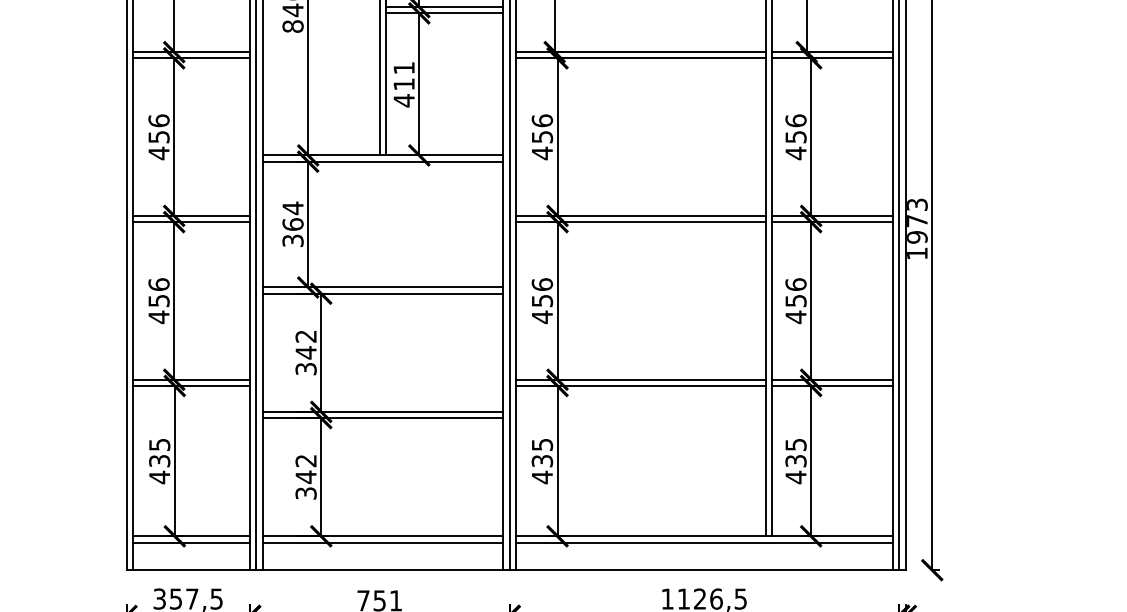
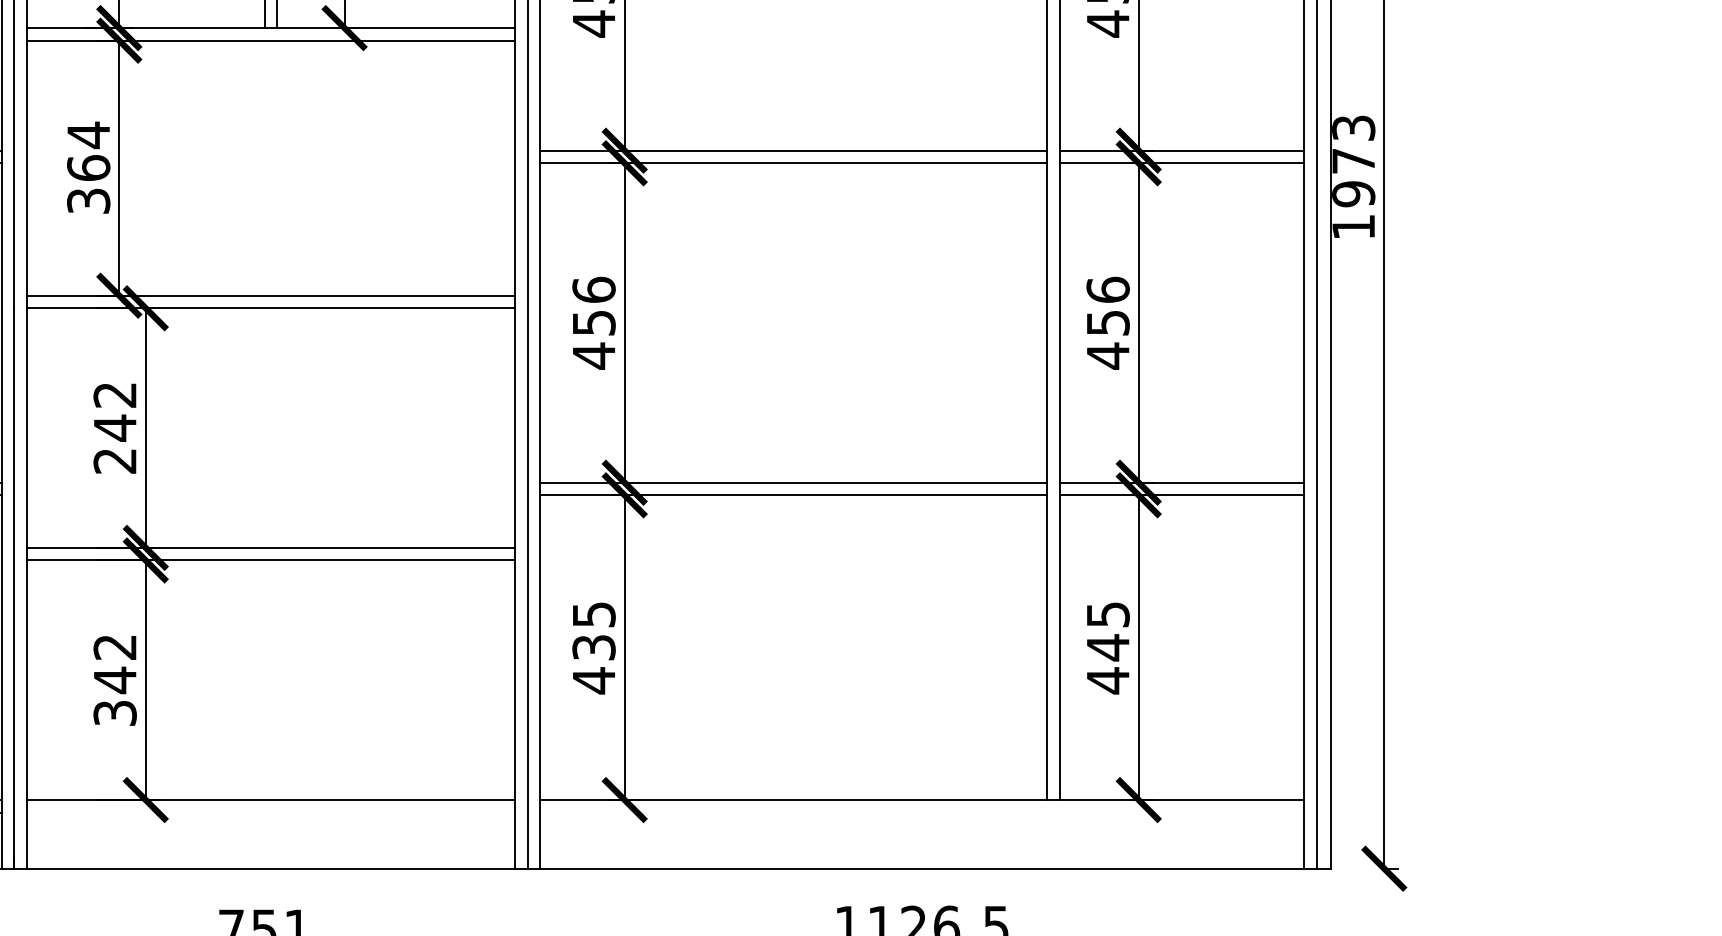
text: (305, 369) -> (113, 461), 342 -> 242
text: (795, 460) -> (1107, 646), 435 -> 445
line: (382, 542) -> (269, 812), removed
line: (703, 542) -> (920, 812), removed

